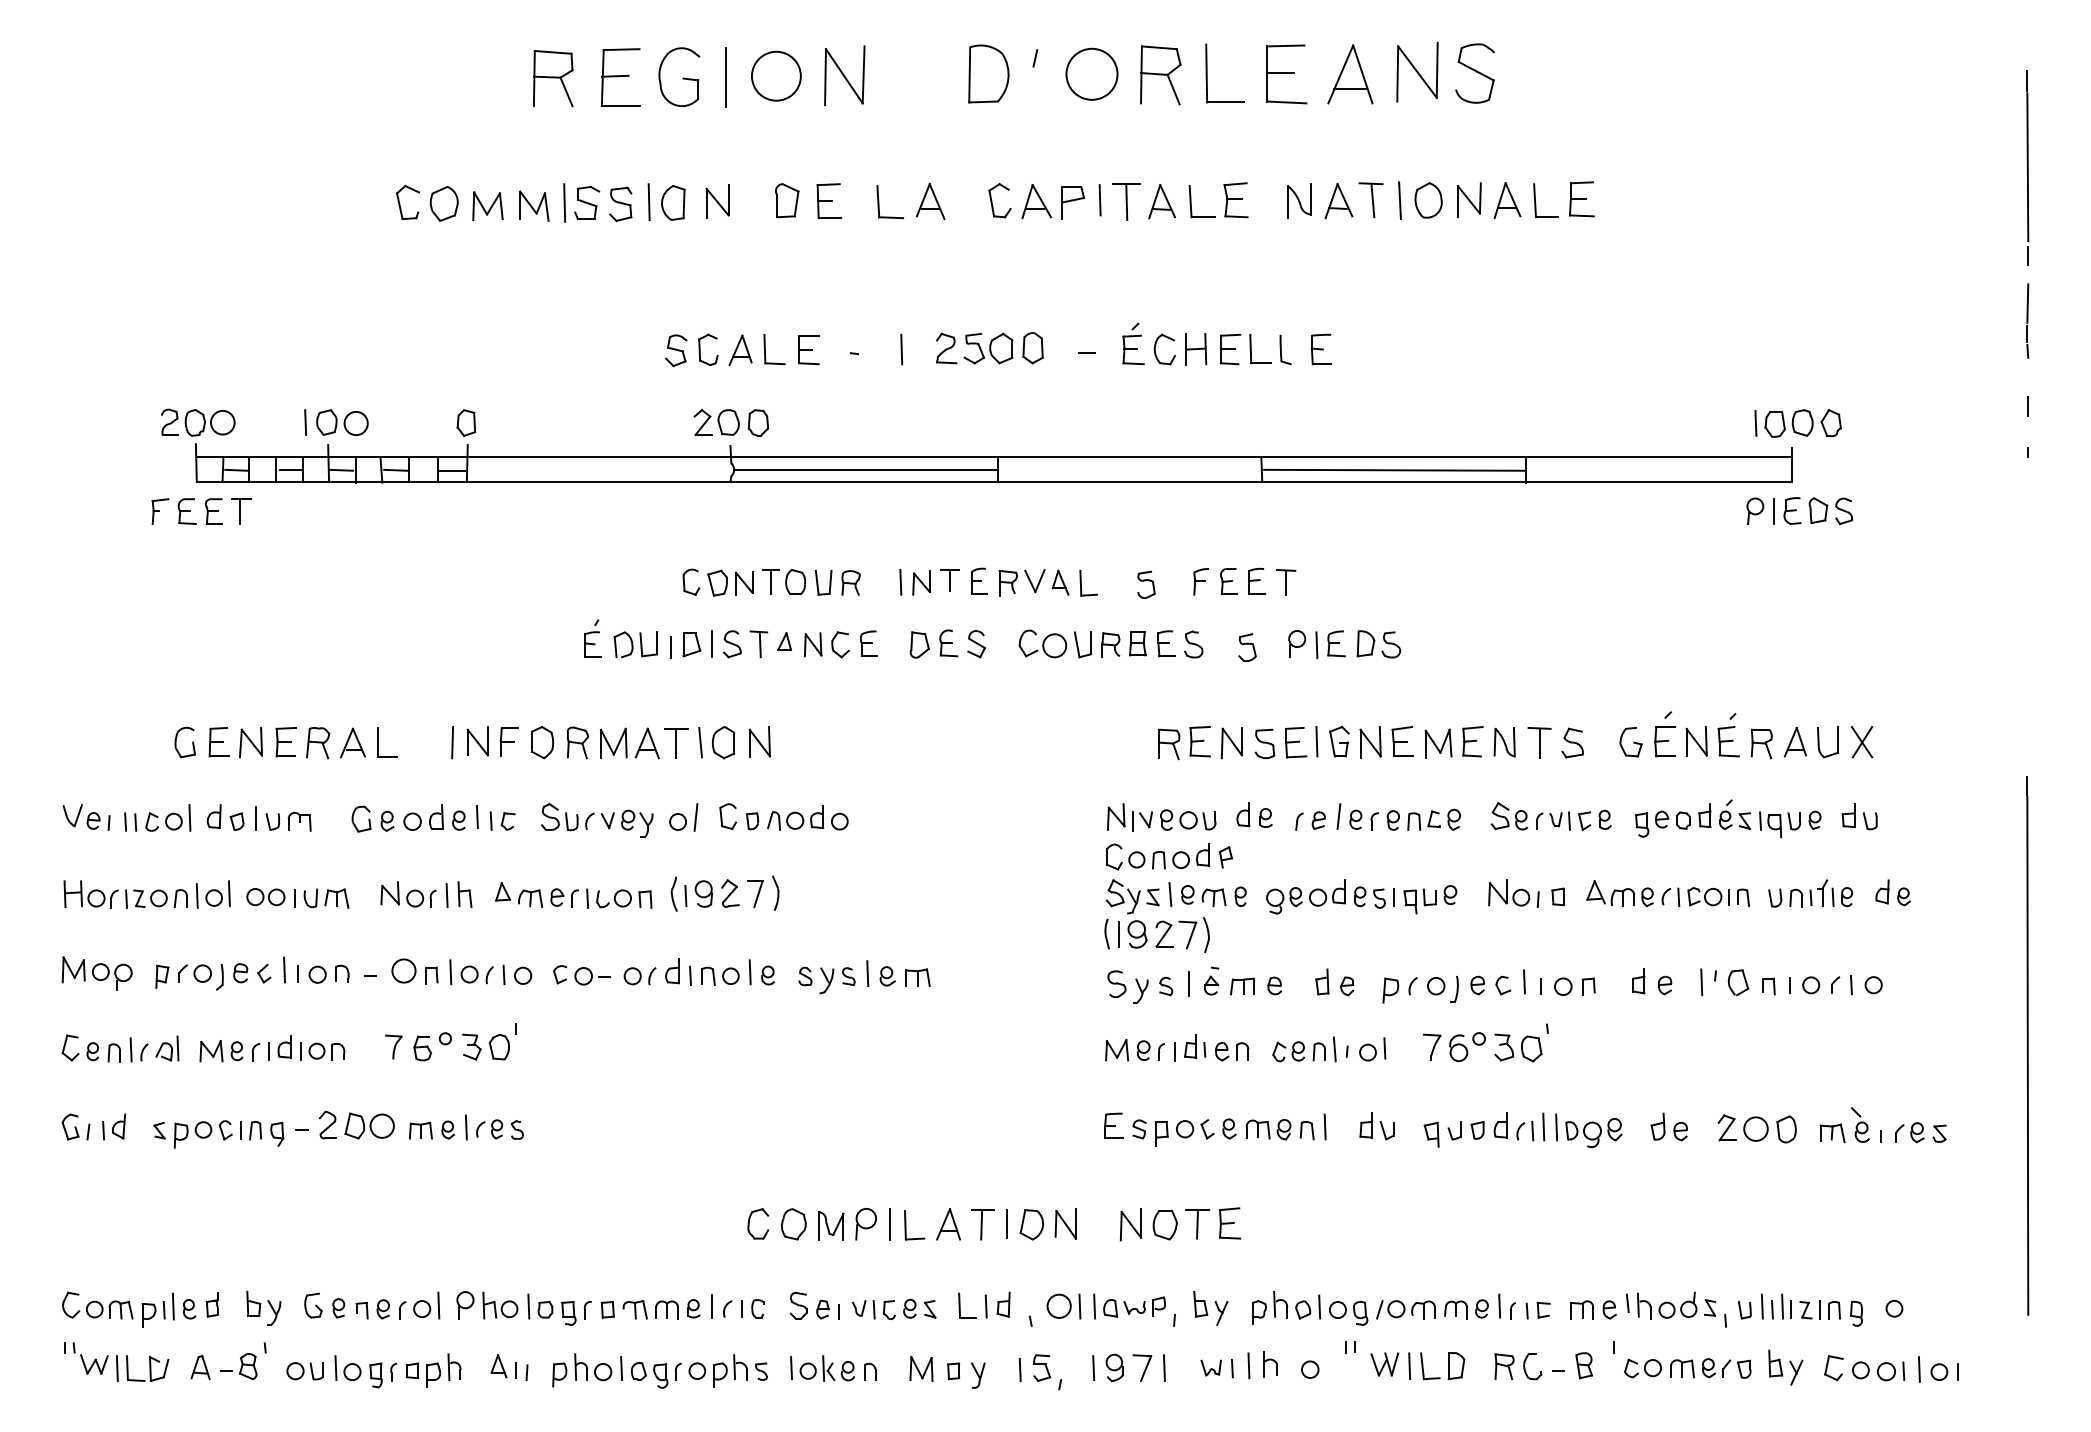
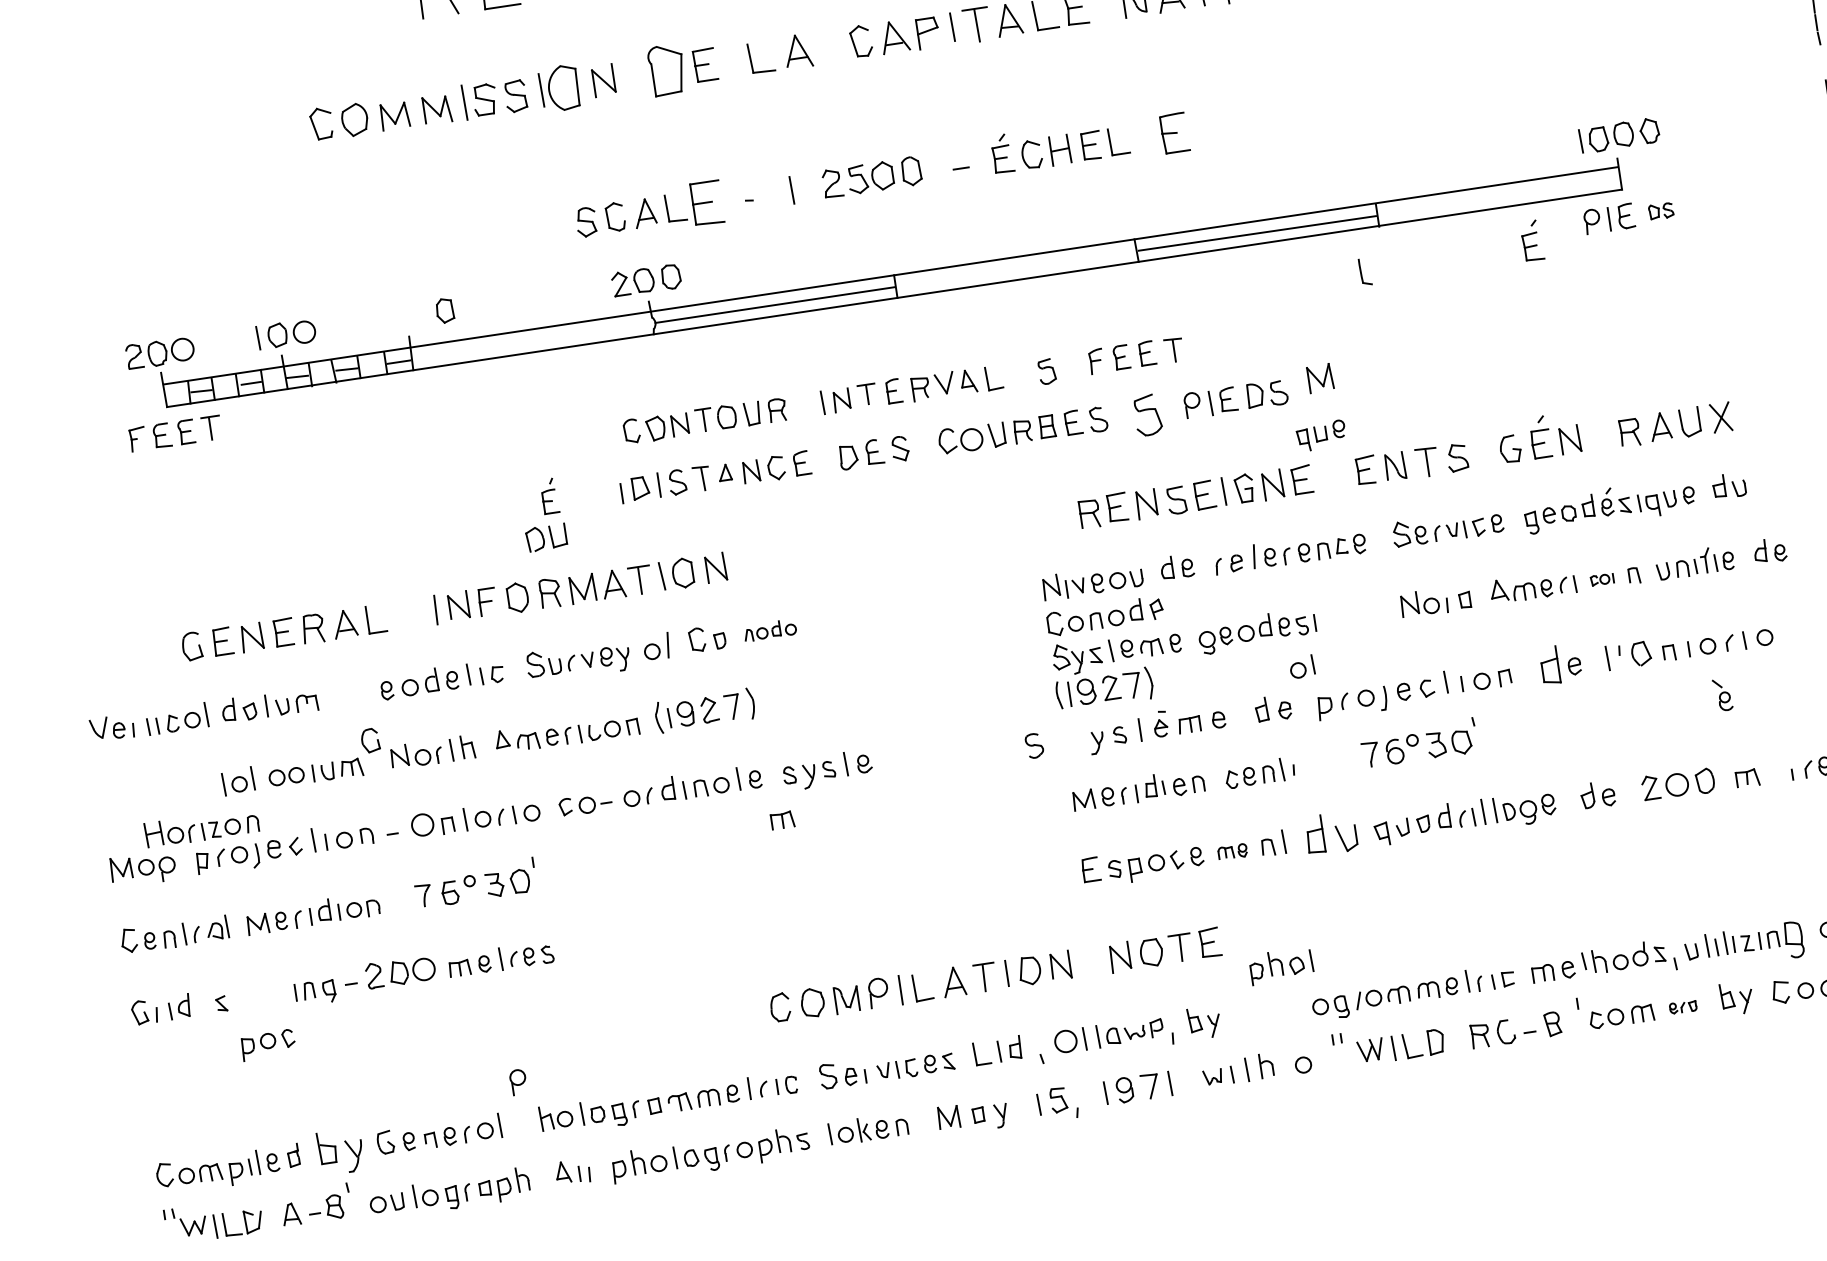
part: (787, 200) -> (667, 70), size x1.6
part: (673, 202) -> (563, 87), size x1.4
part: (1285, 349) -> (1365, 271), moved
part: (1320, 349) -> (1173, 133), size x1.4
part: (808, 350) -> (707, 203), size x1.6
part: (466, 422) -> (445, 310), moved
part: (1830, 511) -> (1661, 211), size x0.6
part: (635, 644) -> (546, 537), moved
part: (1247, 647) -> (1147, 415), size x1.6
part: (1728, 735) -> (1532, 241), moved
part: (1438, 743) -> (1320, 378), moved
part: (807, 817) -> (769, 630), size x0.7
part: (368, 819) -> (376, 739), moved
part: (125, 894) -> (201, 827), moved
part: (1708, 896) -> (1602, 579), size x0.6
part: (1430, 899) -> (1321, 435), moved
part: (917, 977) -> (782, 820), moved
part: (1638, 981) -> (1549, 666), size x1.6
part: (1116, 984) -> (1034, 746), moved
part: (1372, 1049) -> (1302, 666), moved
part: (1859, 1124) -> (1722, 694), moved
part: (1376, 1126) -> (1330, 834), size x1.6
part: (1268, 1129) -> (1232, 851), size x0.7
part: (202, 1134) -> (267, 1045), moved
part: (465, 1305) -> (518, 1082), moved
part: (1286, 1307) -> (1281, 965), moved
part: (263, 1308) -> (340, 1151), size x1.4
part: (1856, 1313) -> (1794, 939), size x1.6
part: (1726, 1368) -> (1682, 1007), size x0.6

